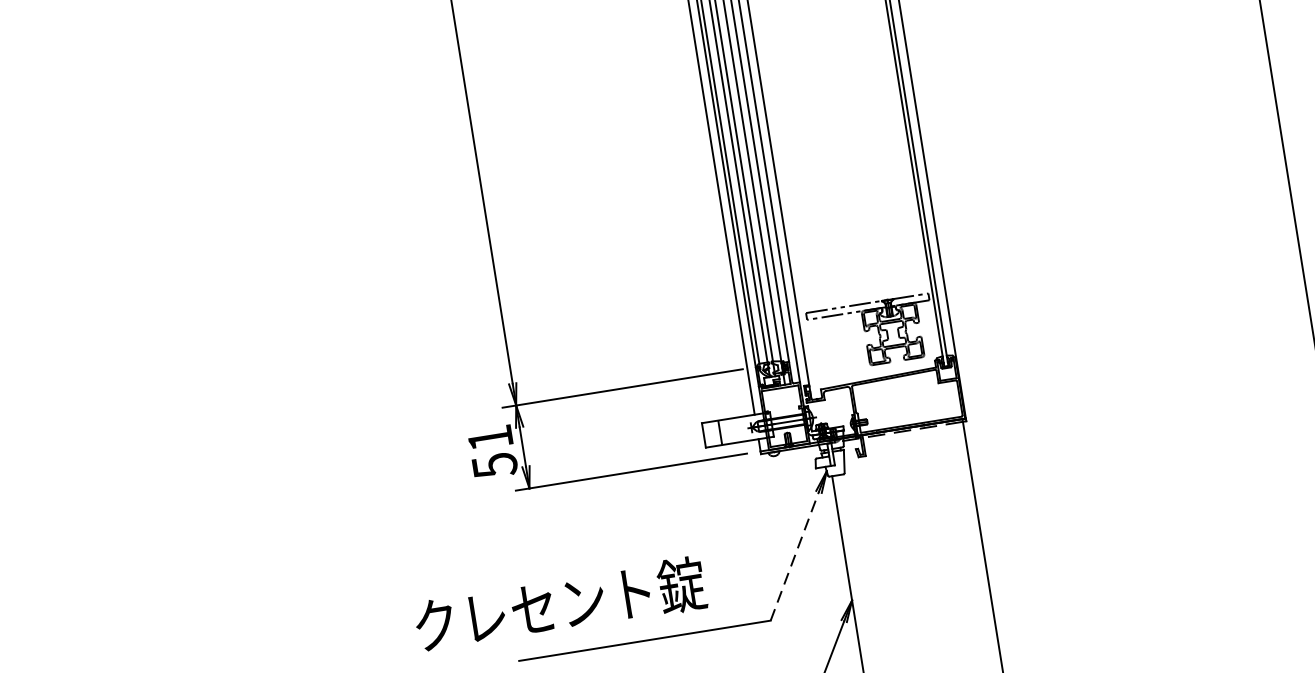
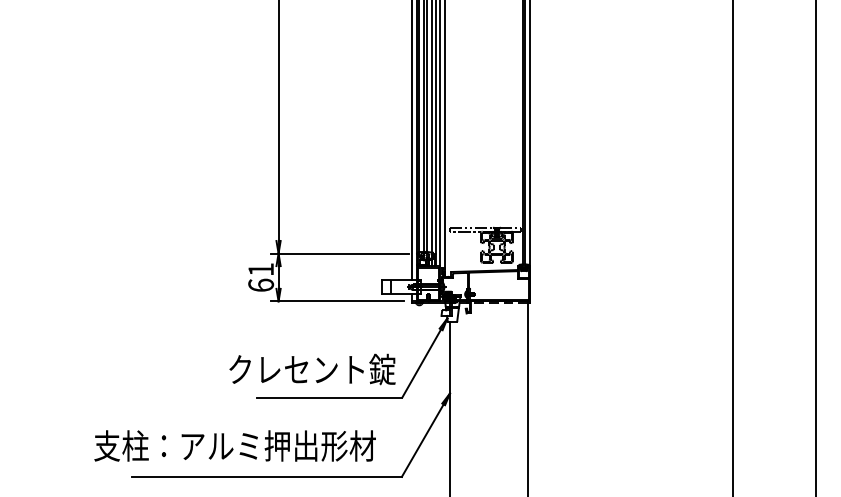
text: (495, 465) -> (261, 285), 51 -> 61
line: (794, 556) -> (421, 363), dashed -> solid
text: (560, 604) -> (312, 369), moved

